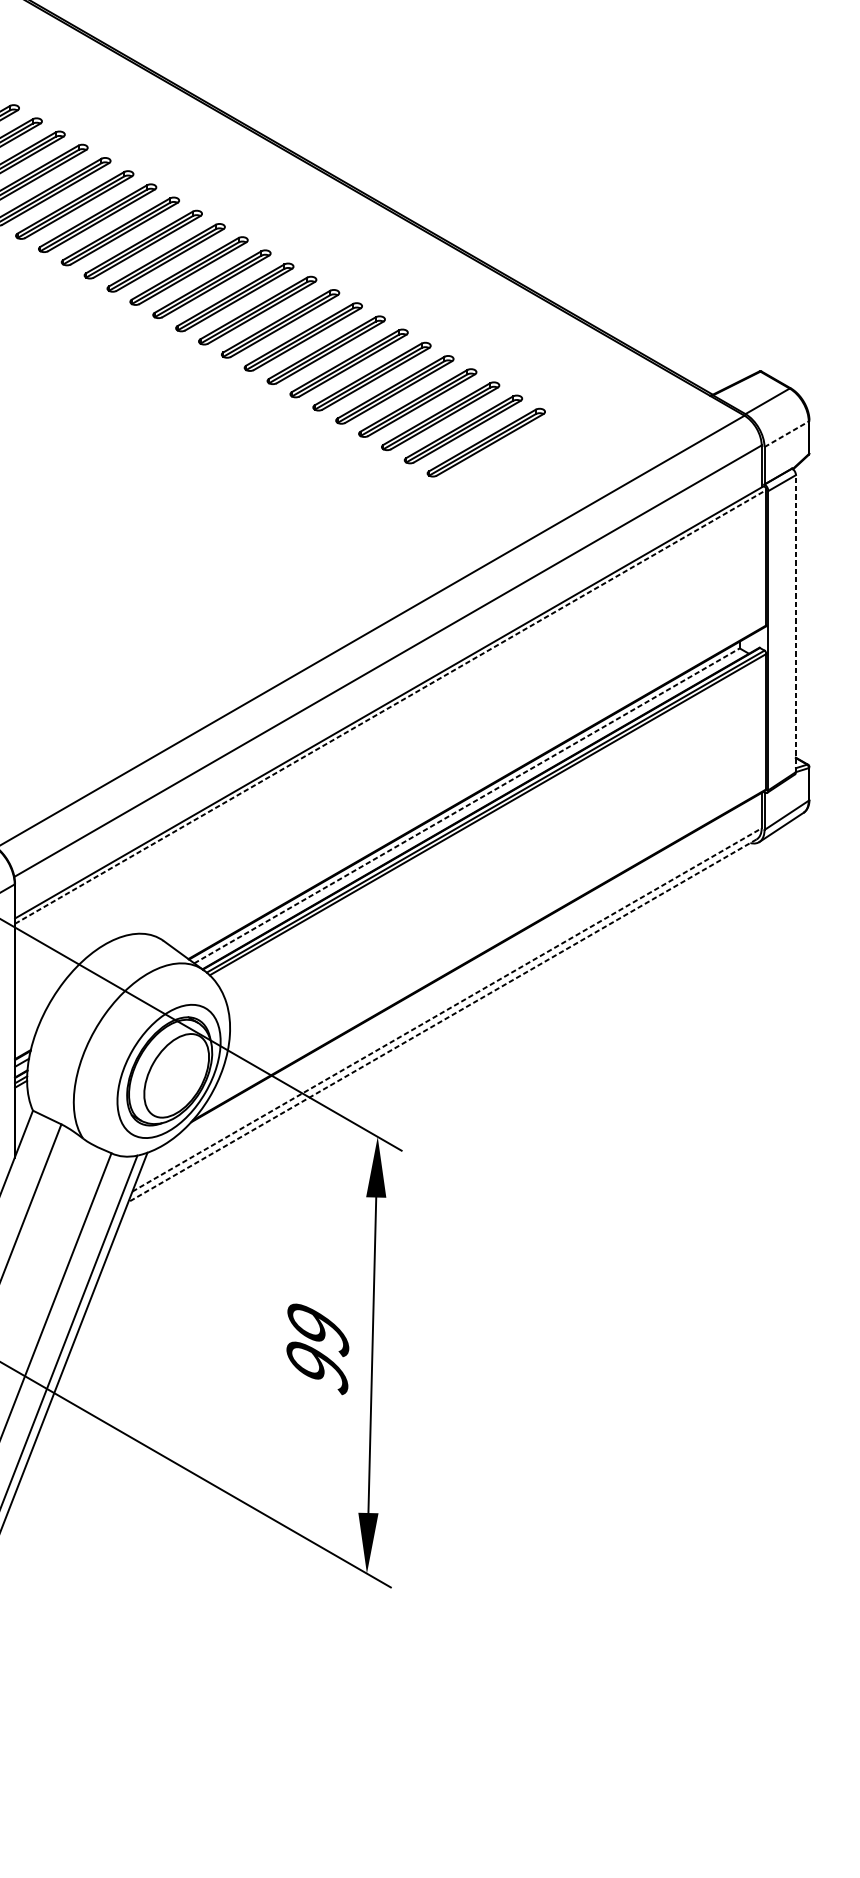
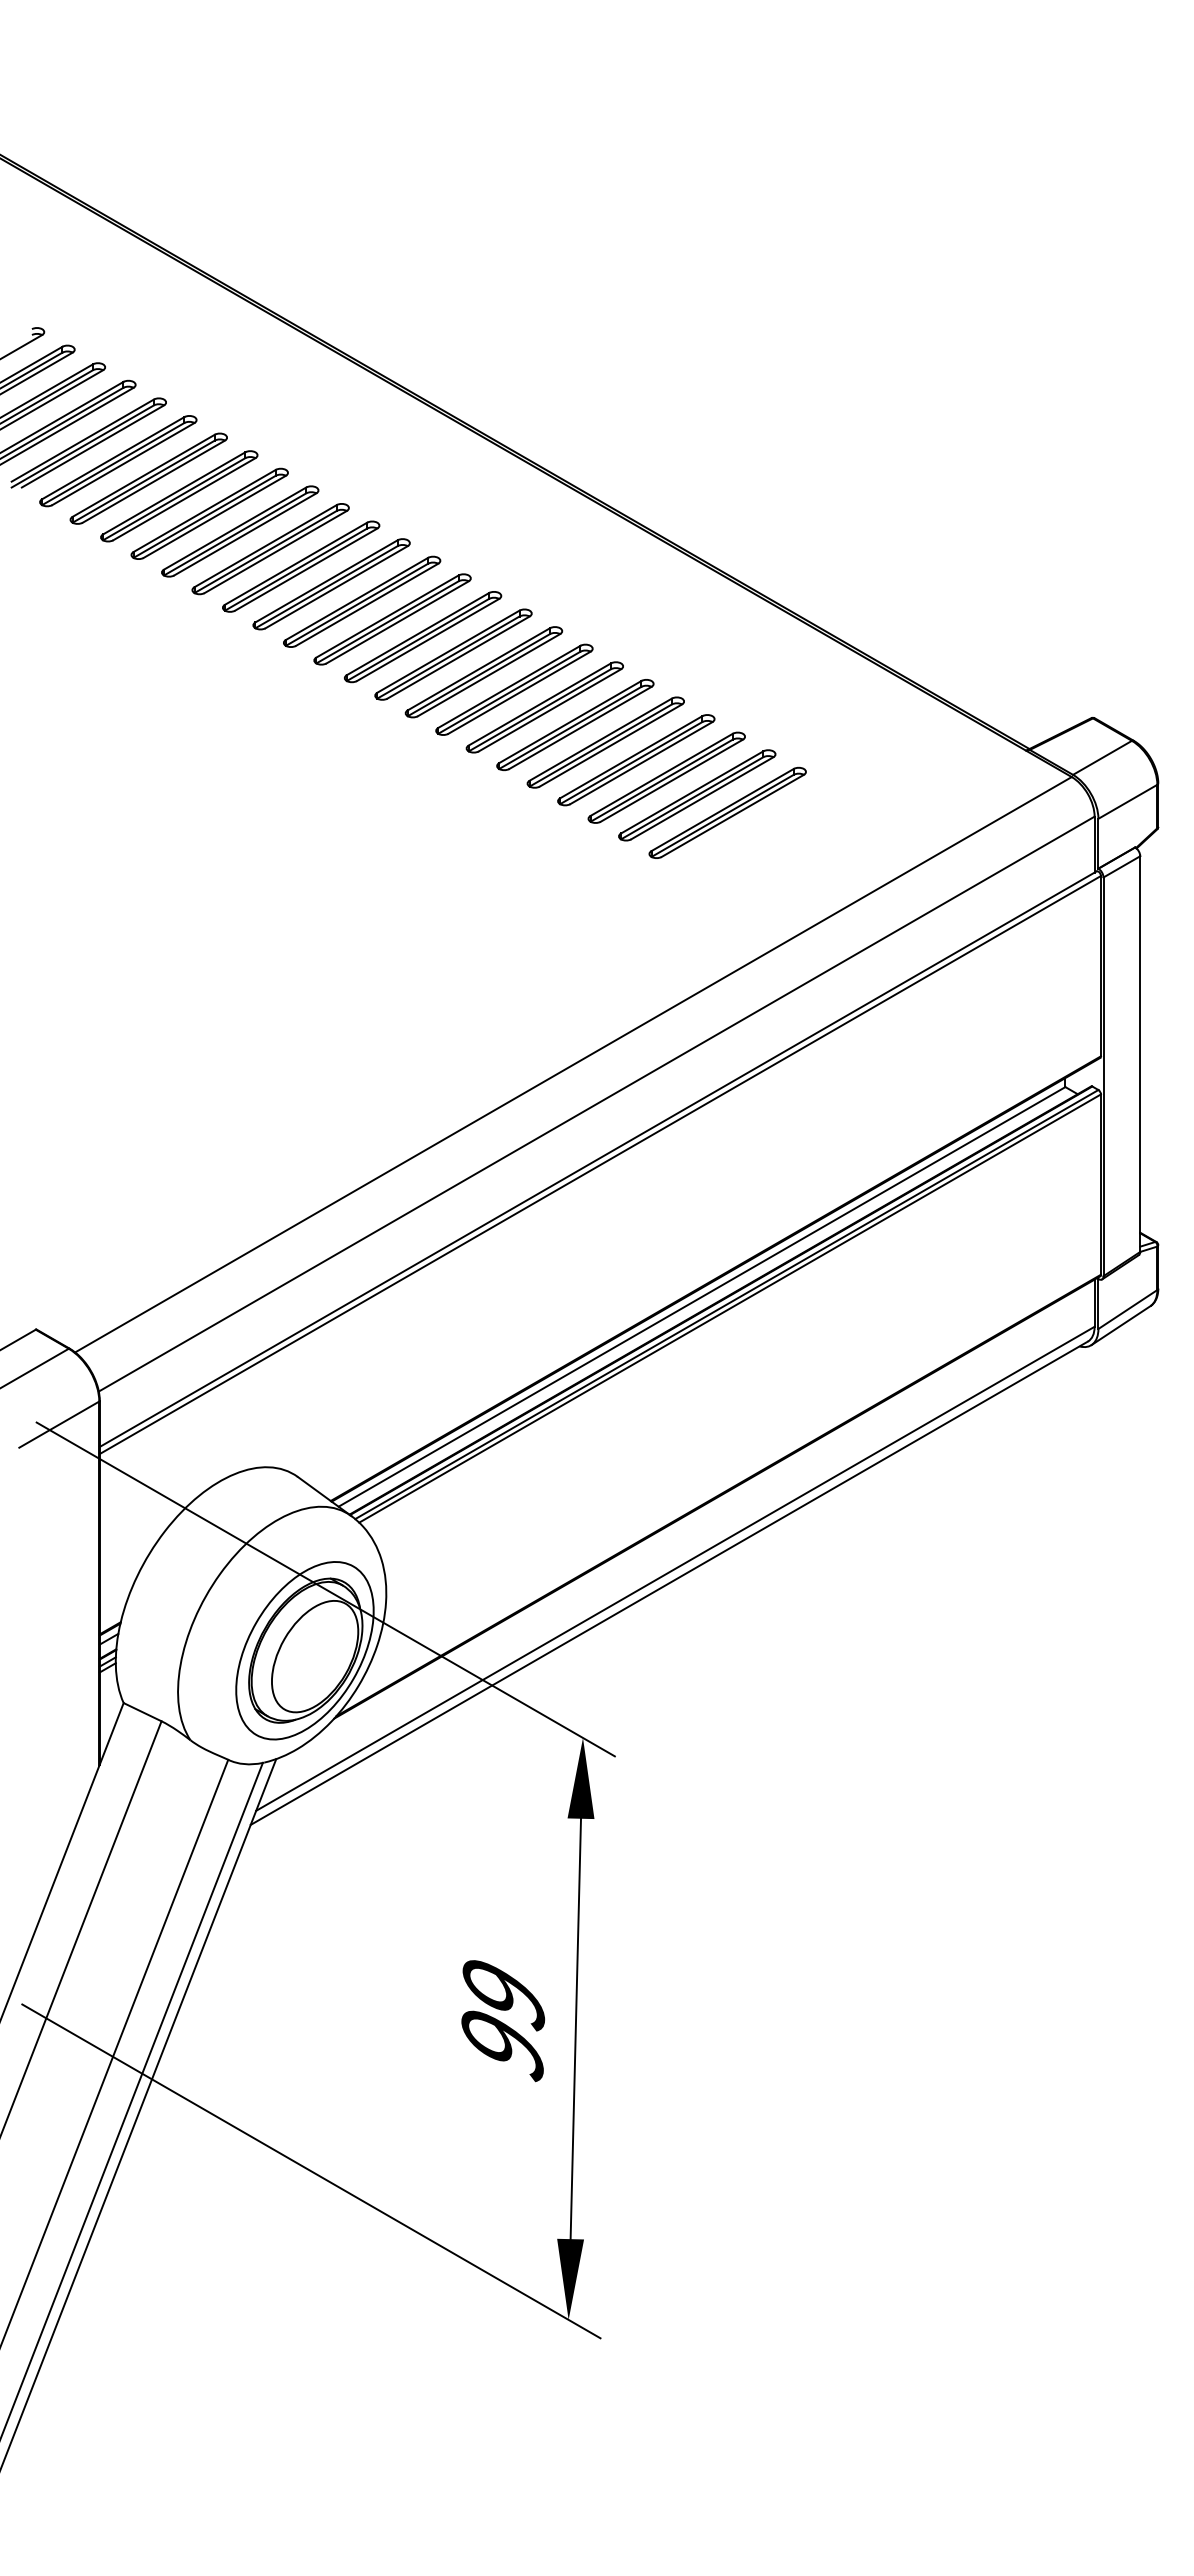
line: (787, 434) -> (1128, 801), dashed -> solid
line: (796, 623) -> (1140, 1054), dashed -> solid
line: (390, 706) -> (600, 1164), dashed -> solid
line: (467, 805) -> (702, 1296), dashed -> solid
line: (447, 1009) -> (675, 1568), dashed -> solid
line: (441, 1020) -> (668, 1583), dashed -> solid

